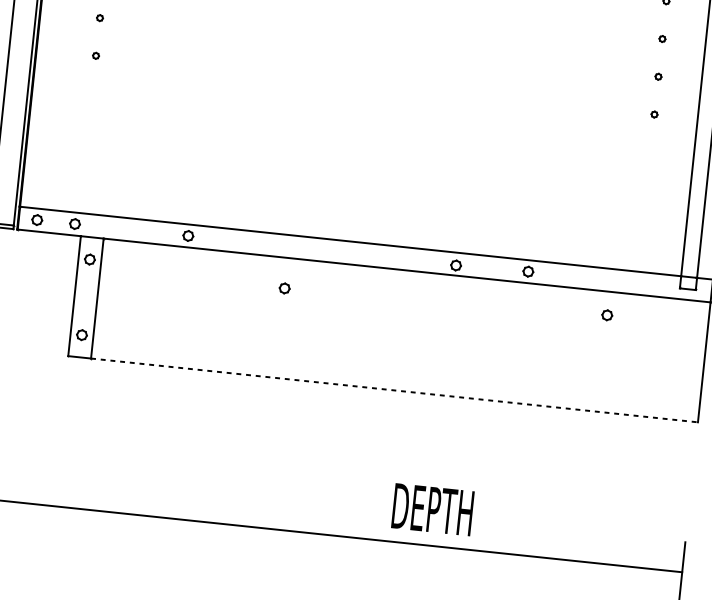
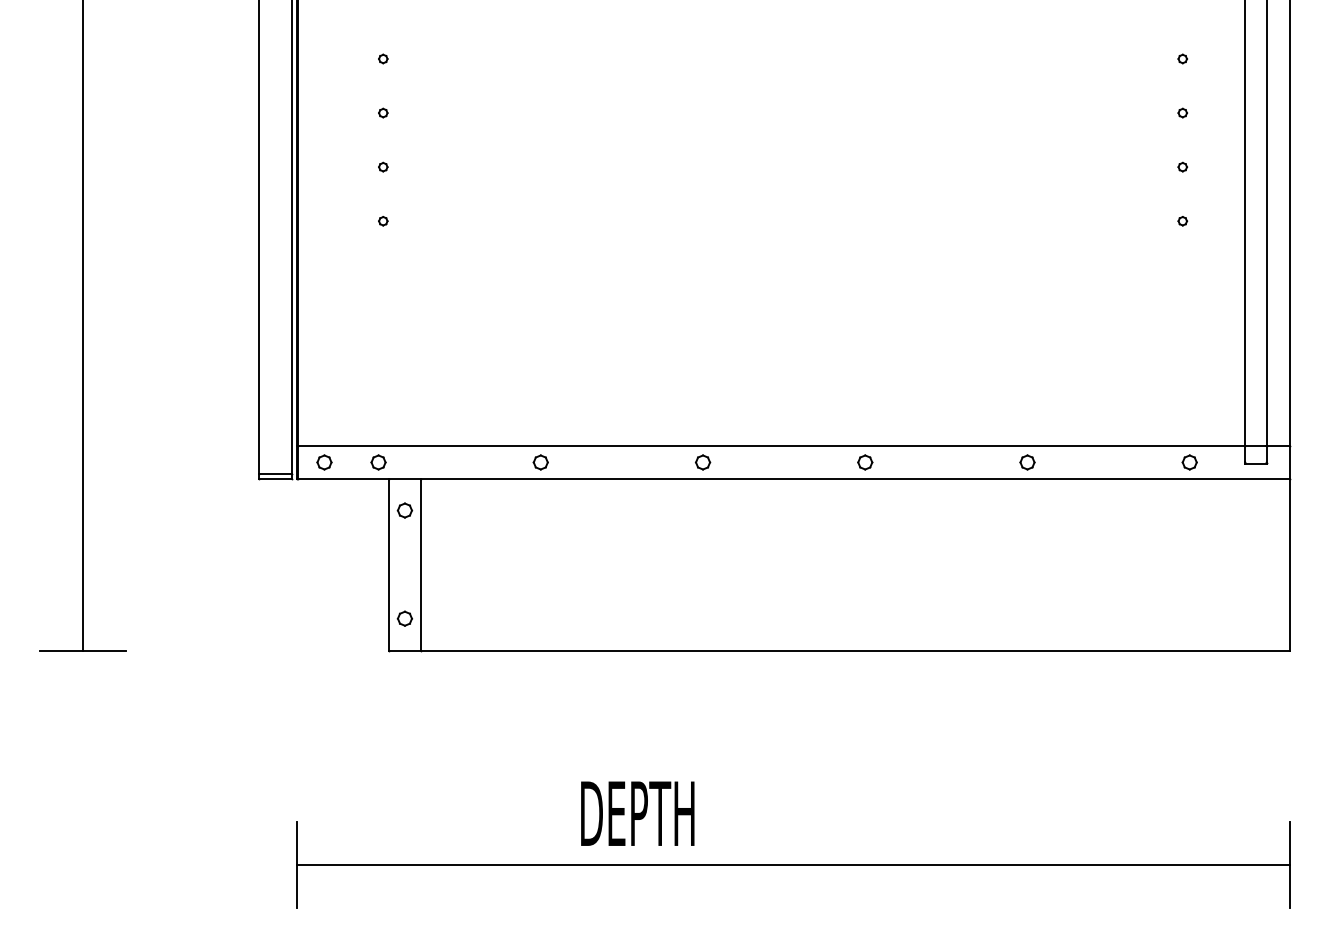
part: (456, 265) -> (865, 462), moved
part: (285, 288) -> (703, 462), moved
part: (607, 315) -> (1189, 462), moved
line: (395, 390) -> (856, 650), dashed -> solid
text: (432, 509) -> (637, 813), moved

